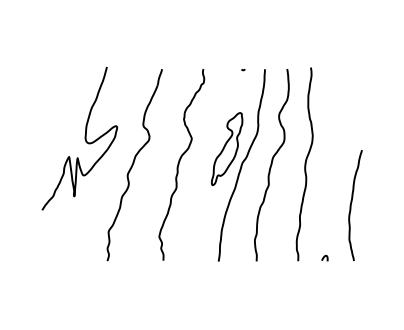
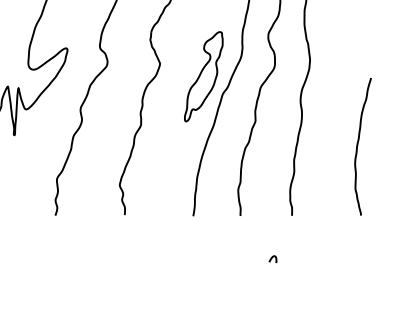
curve: (324, 258) -> (272, 259), moved

